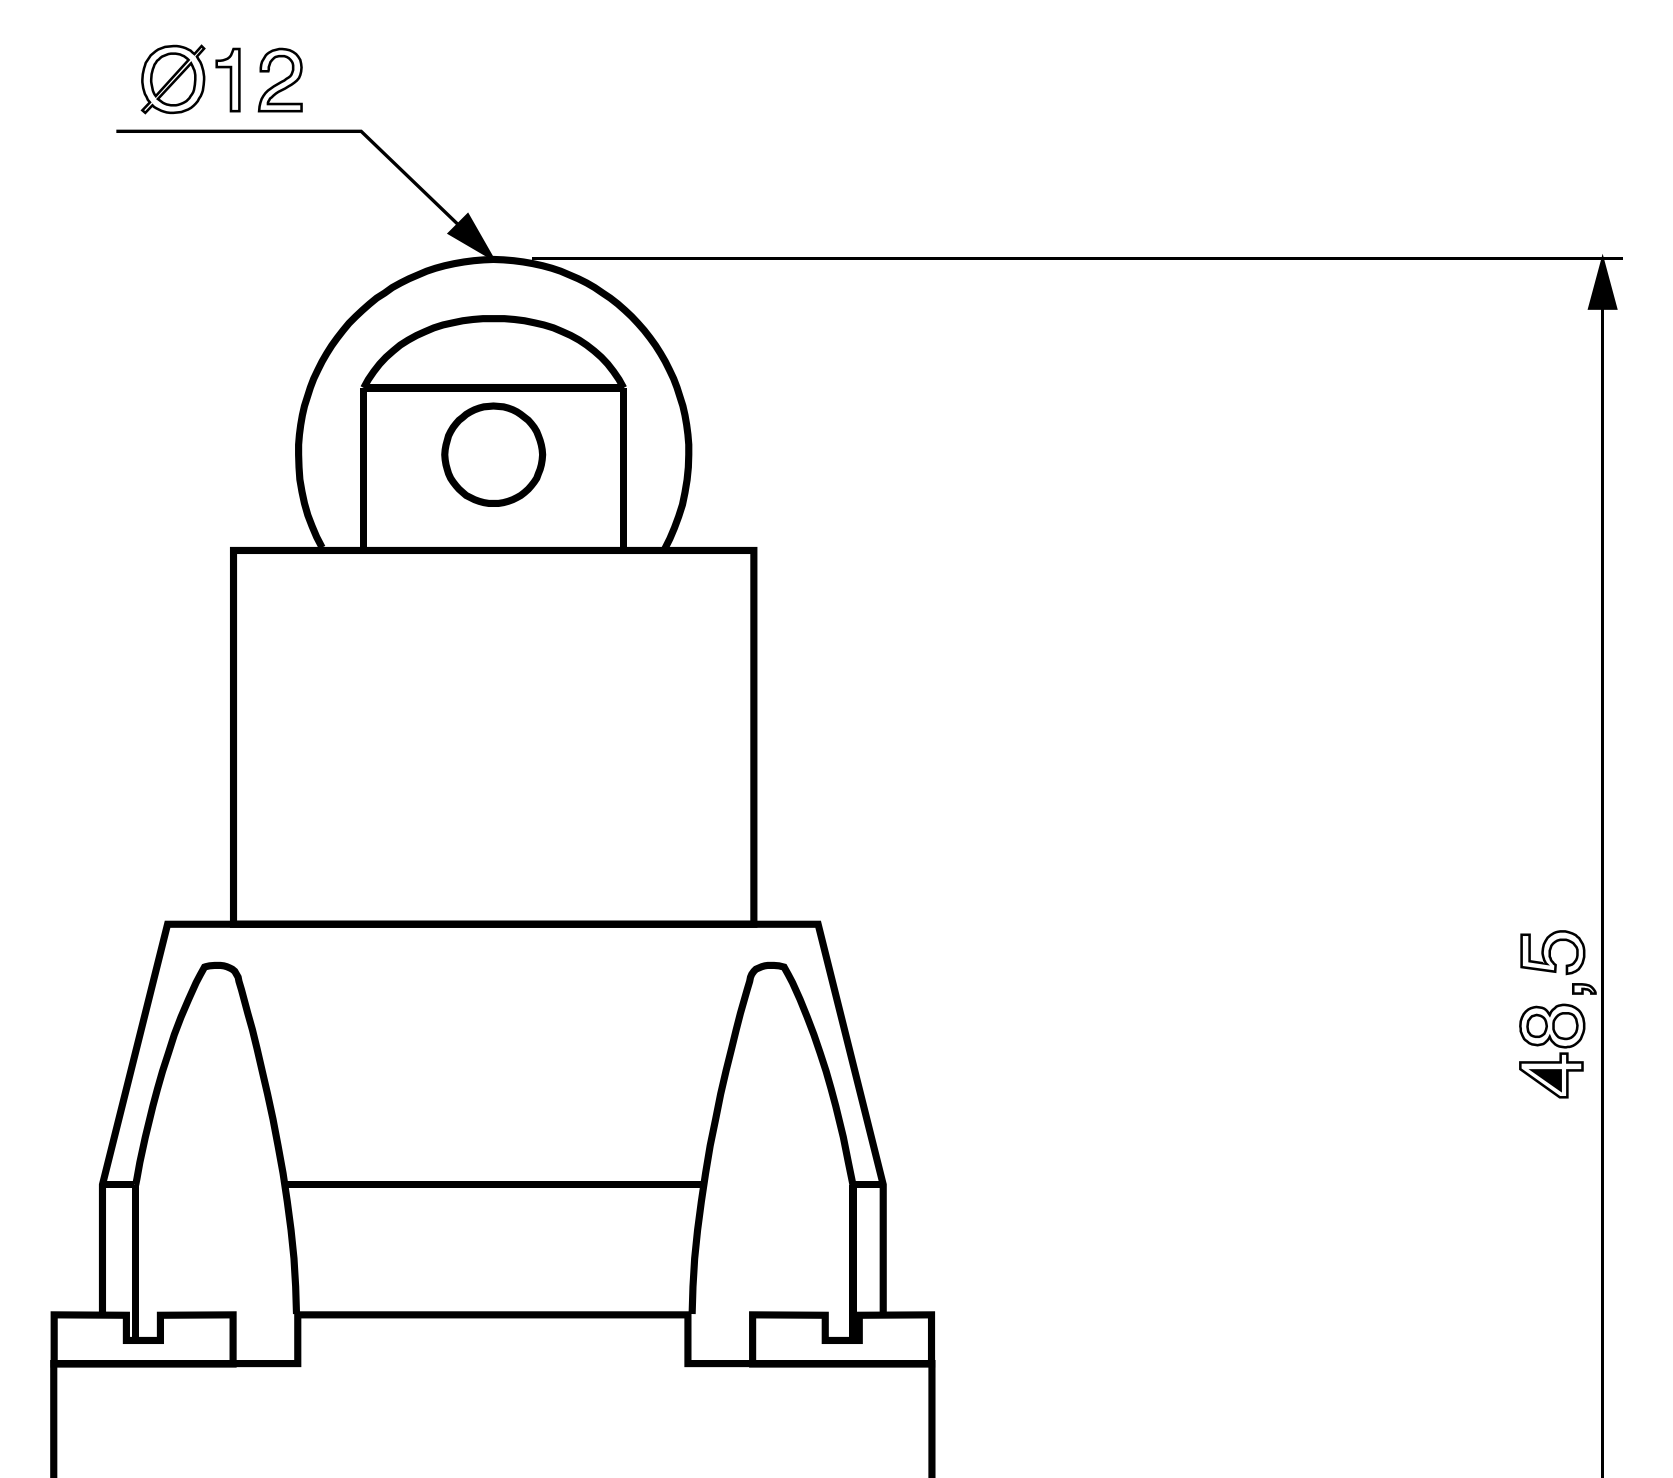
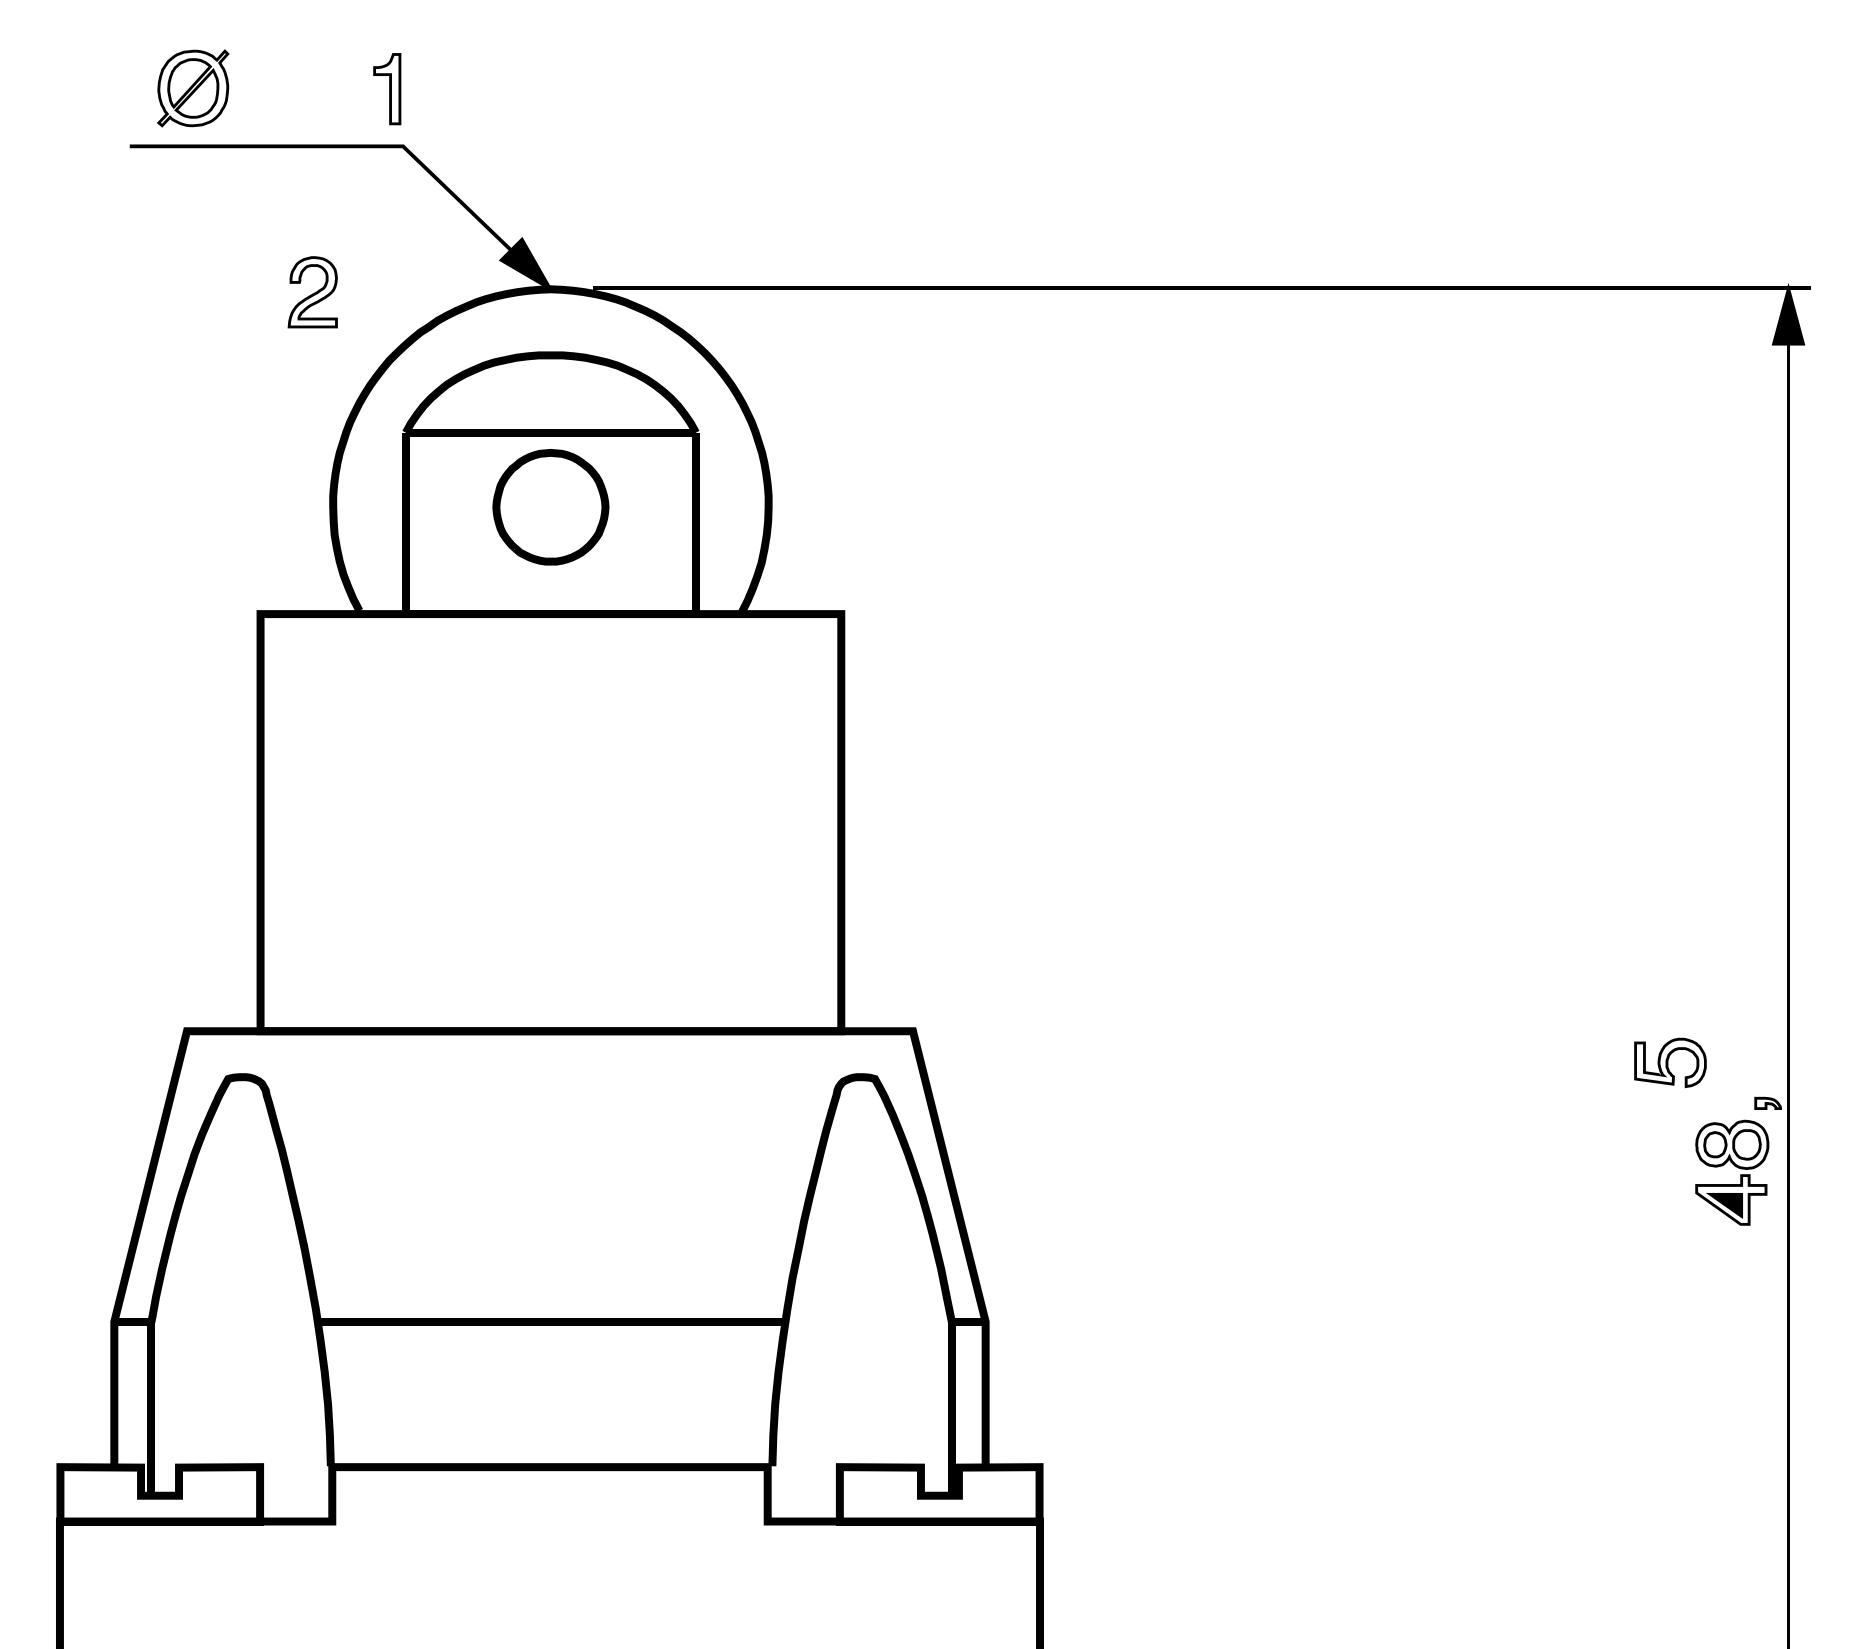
part: (227, 79) -> (386, 88), moved
part: (279, 79) -> (311, 291), moved
part: (1552, 952) -> (1670, 1062), moved

